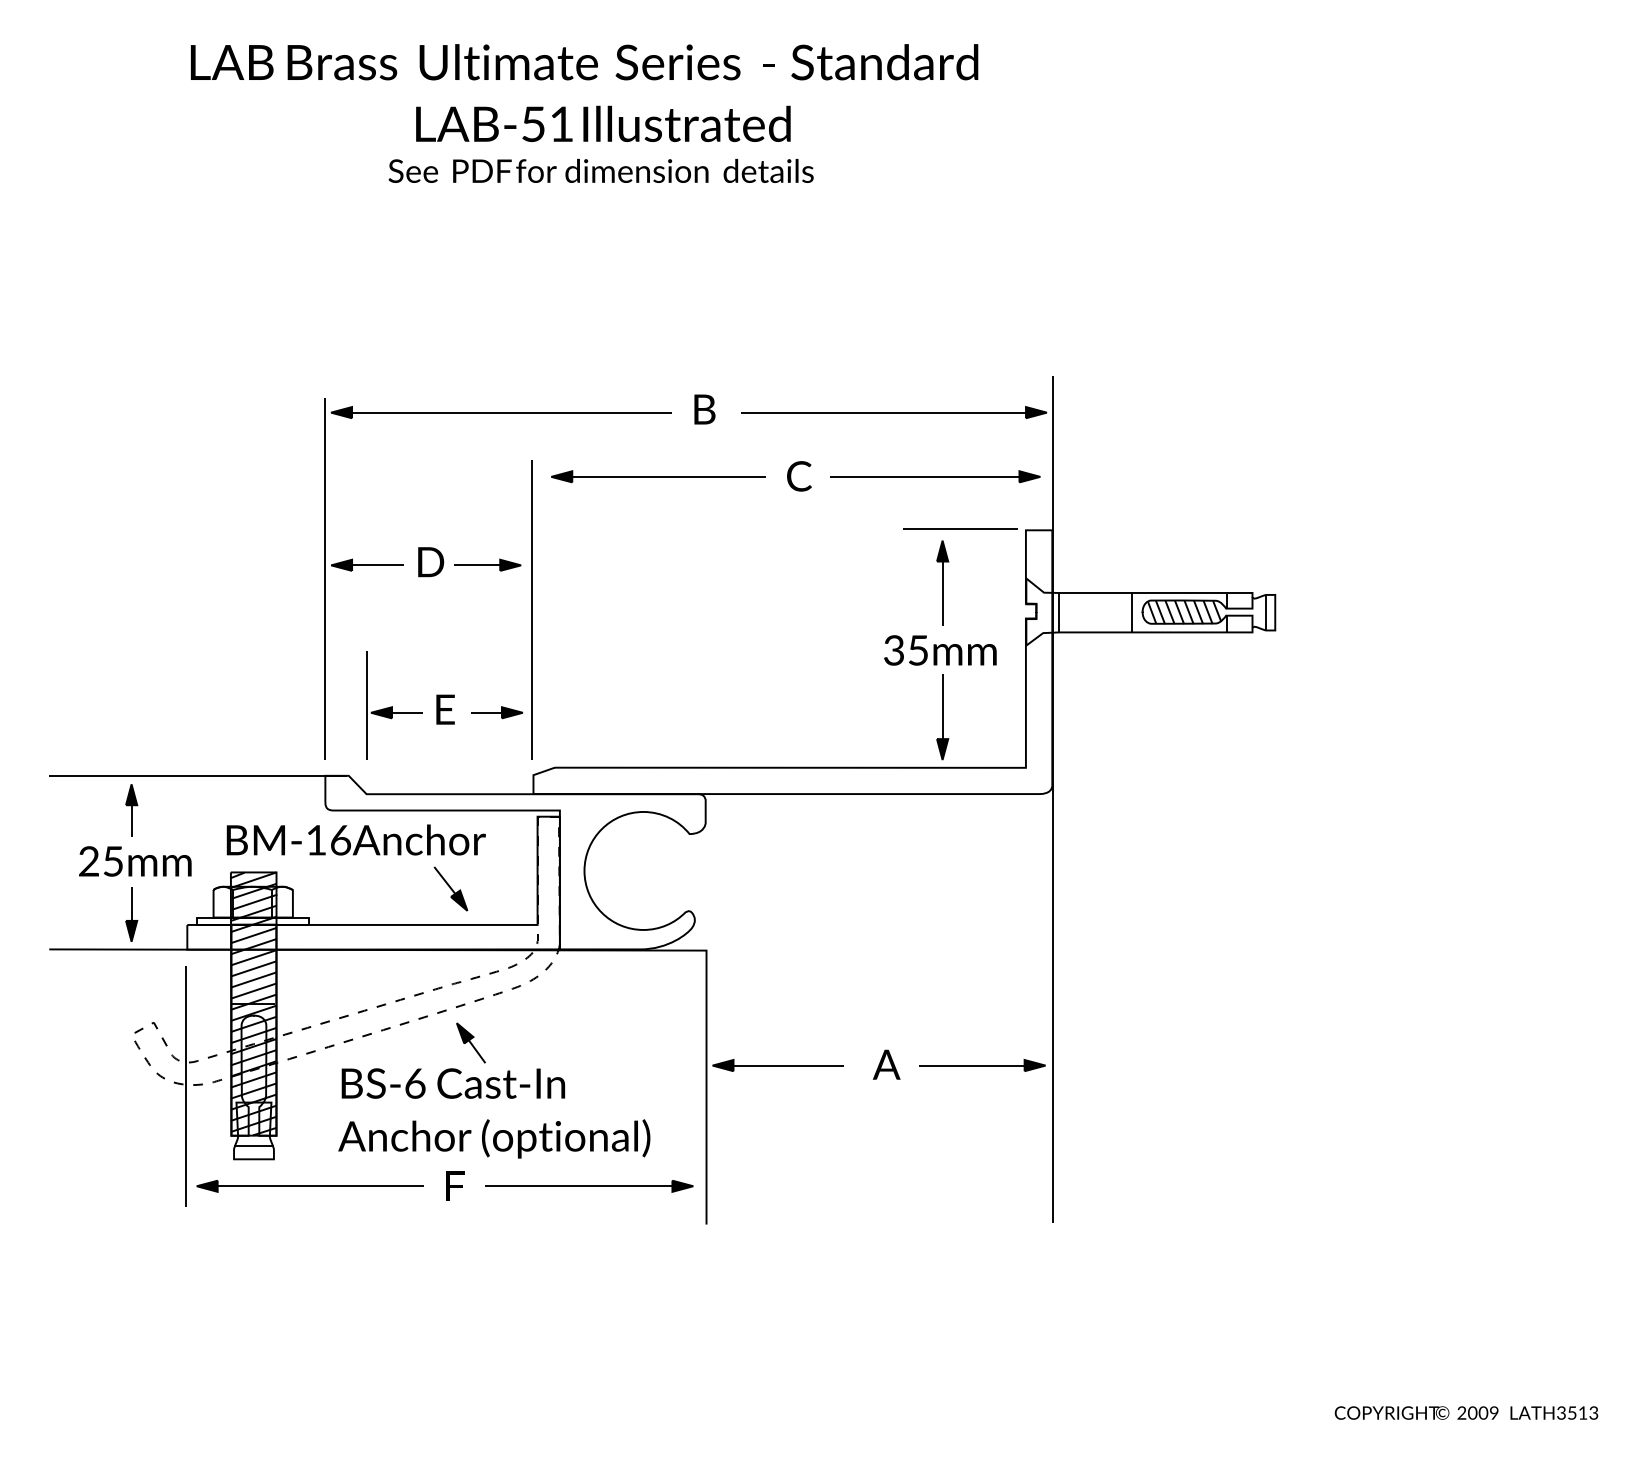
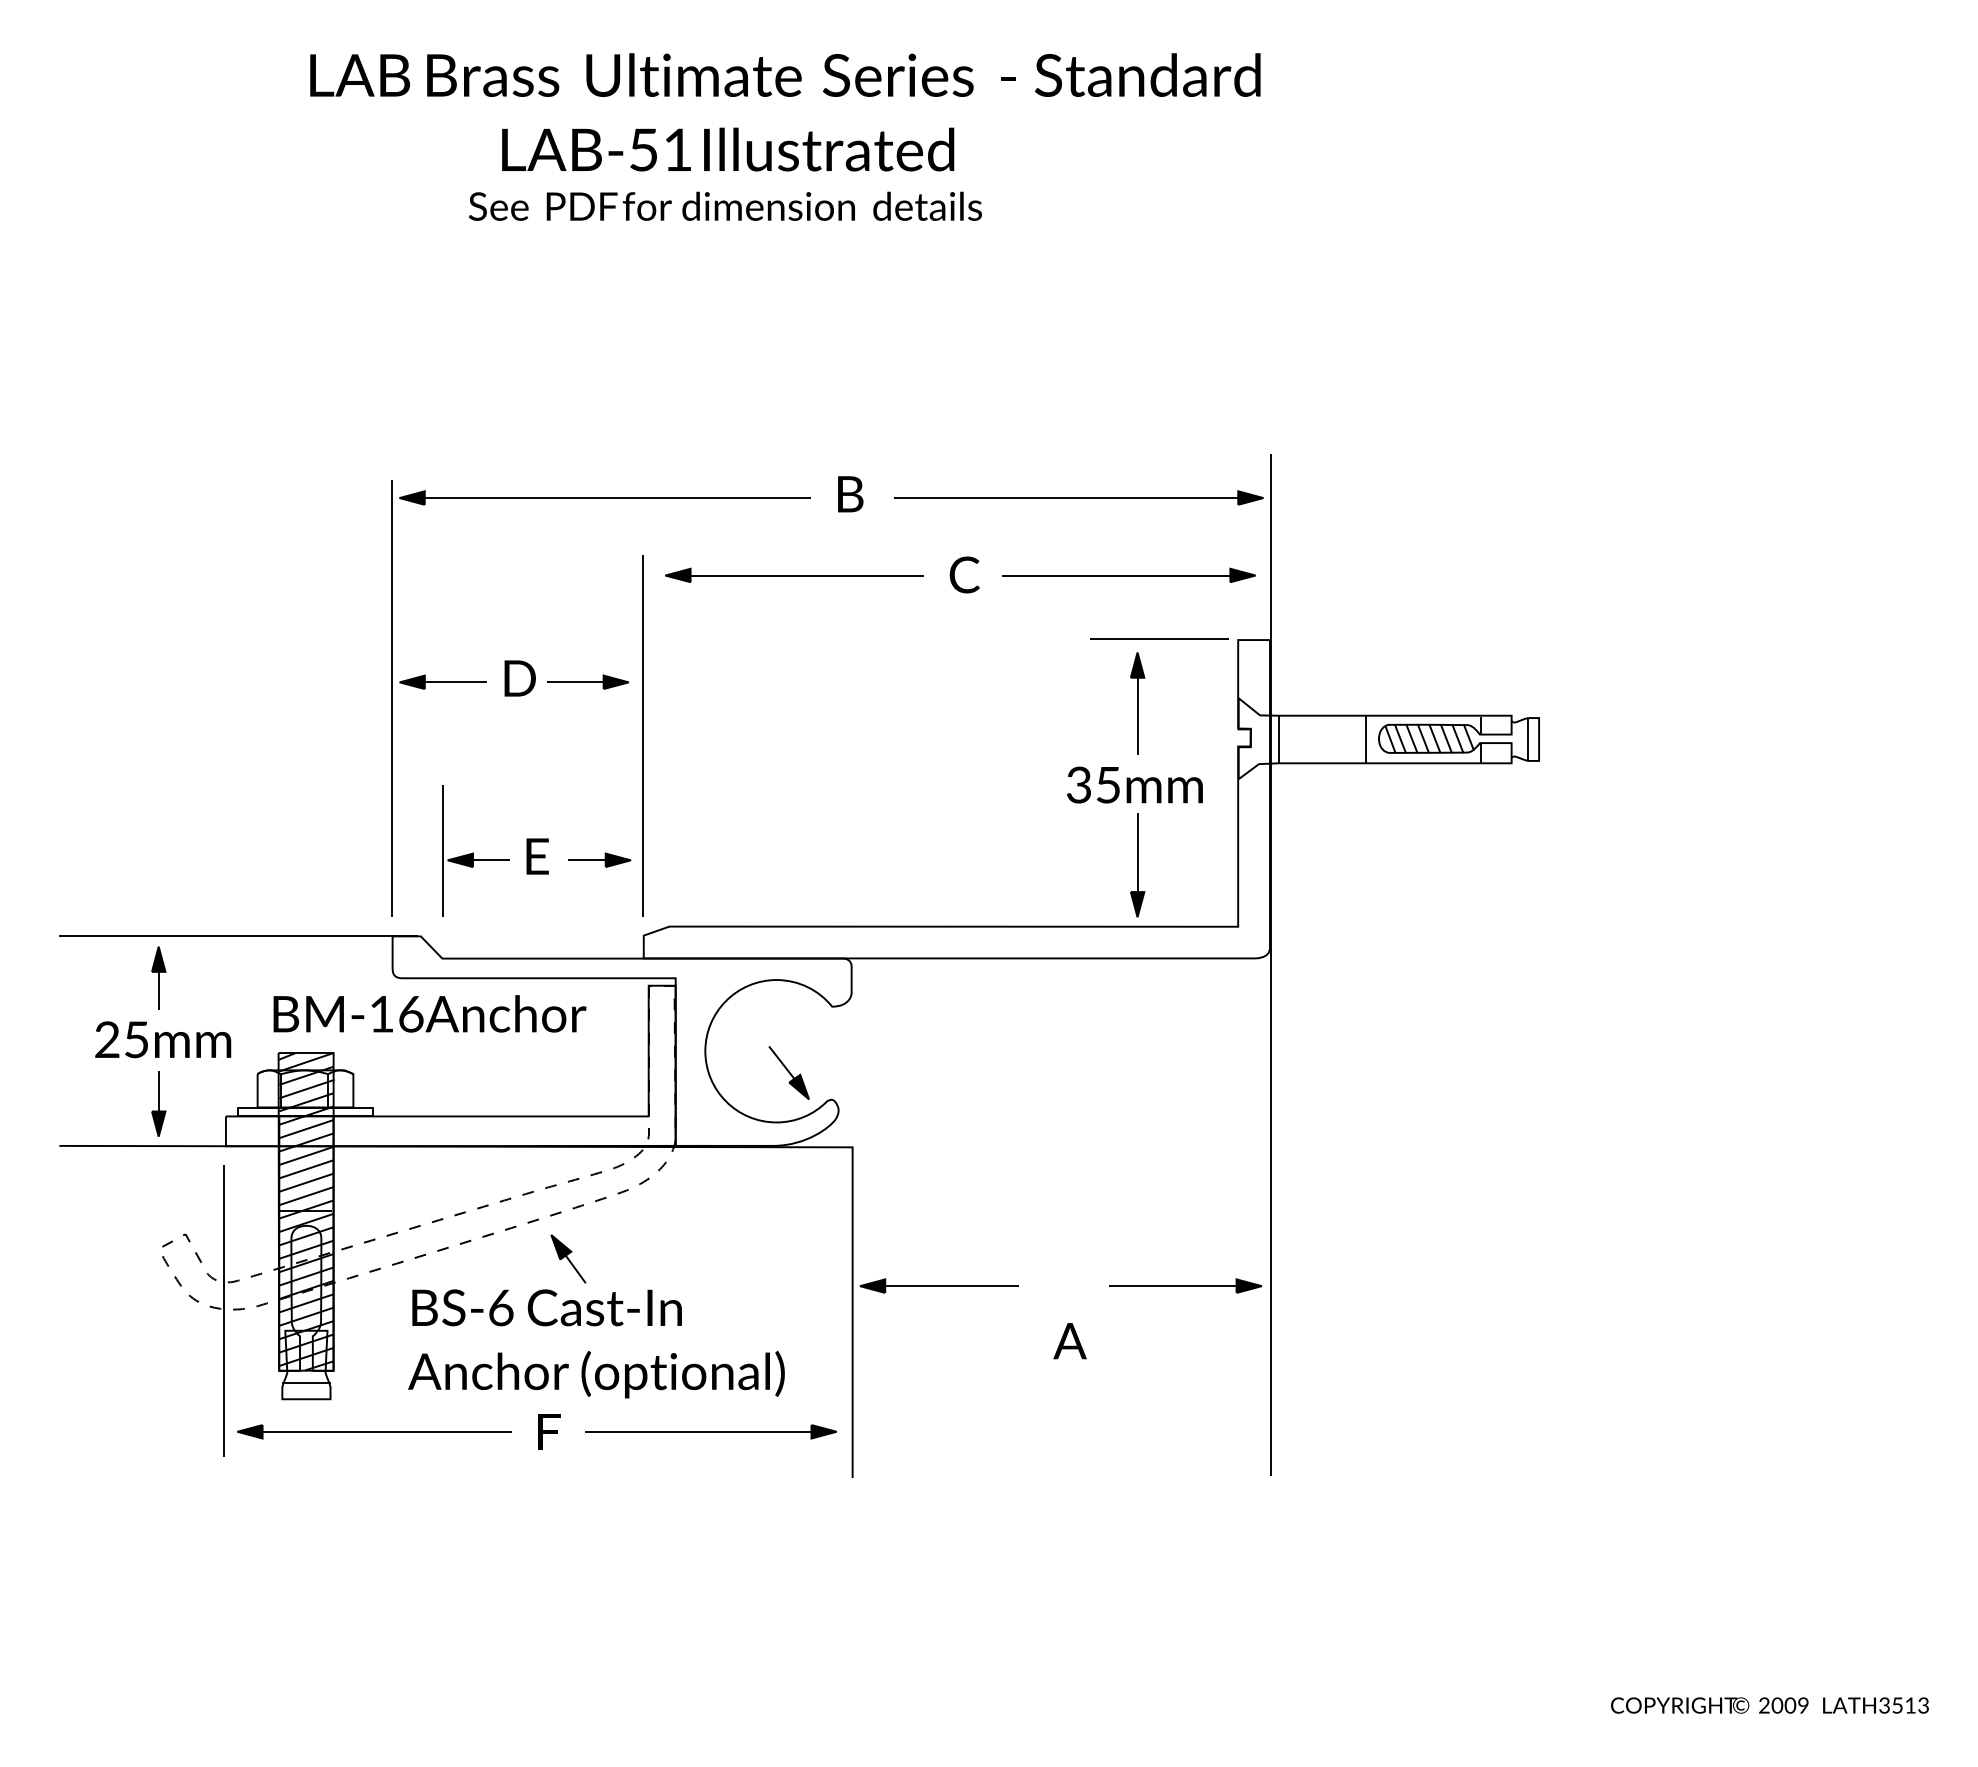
text: (584, 61) -> (785, 74), moved
part: (450, 888) -> (788, 1072), moved
text: (886, 1065) -> (1069, 1341), moved

